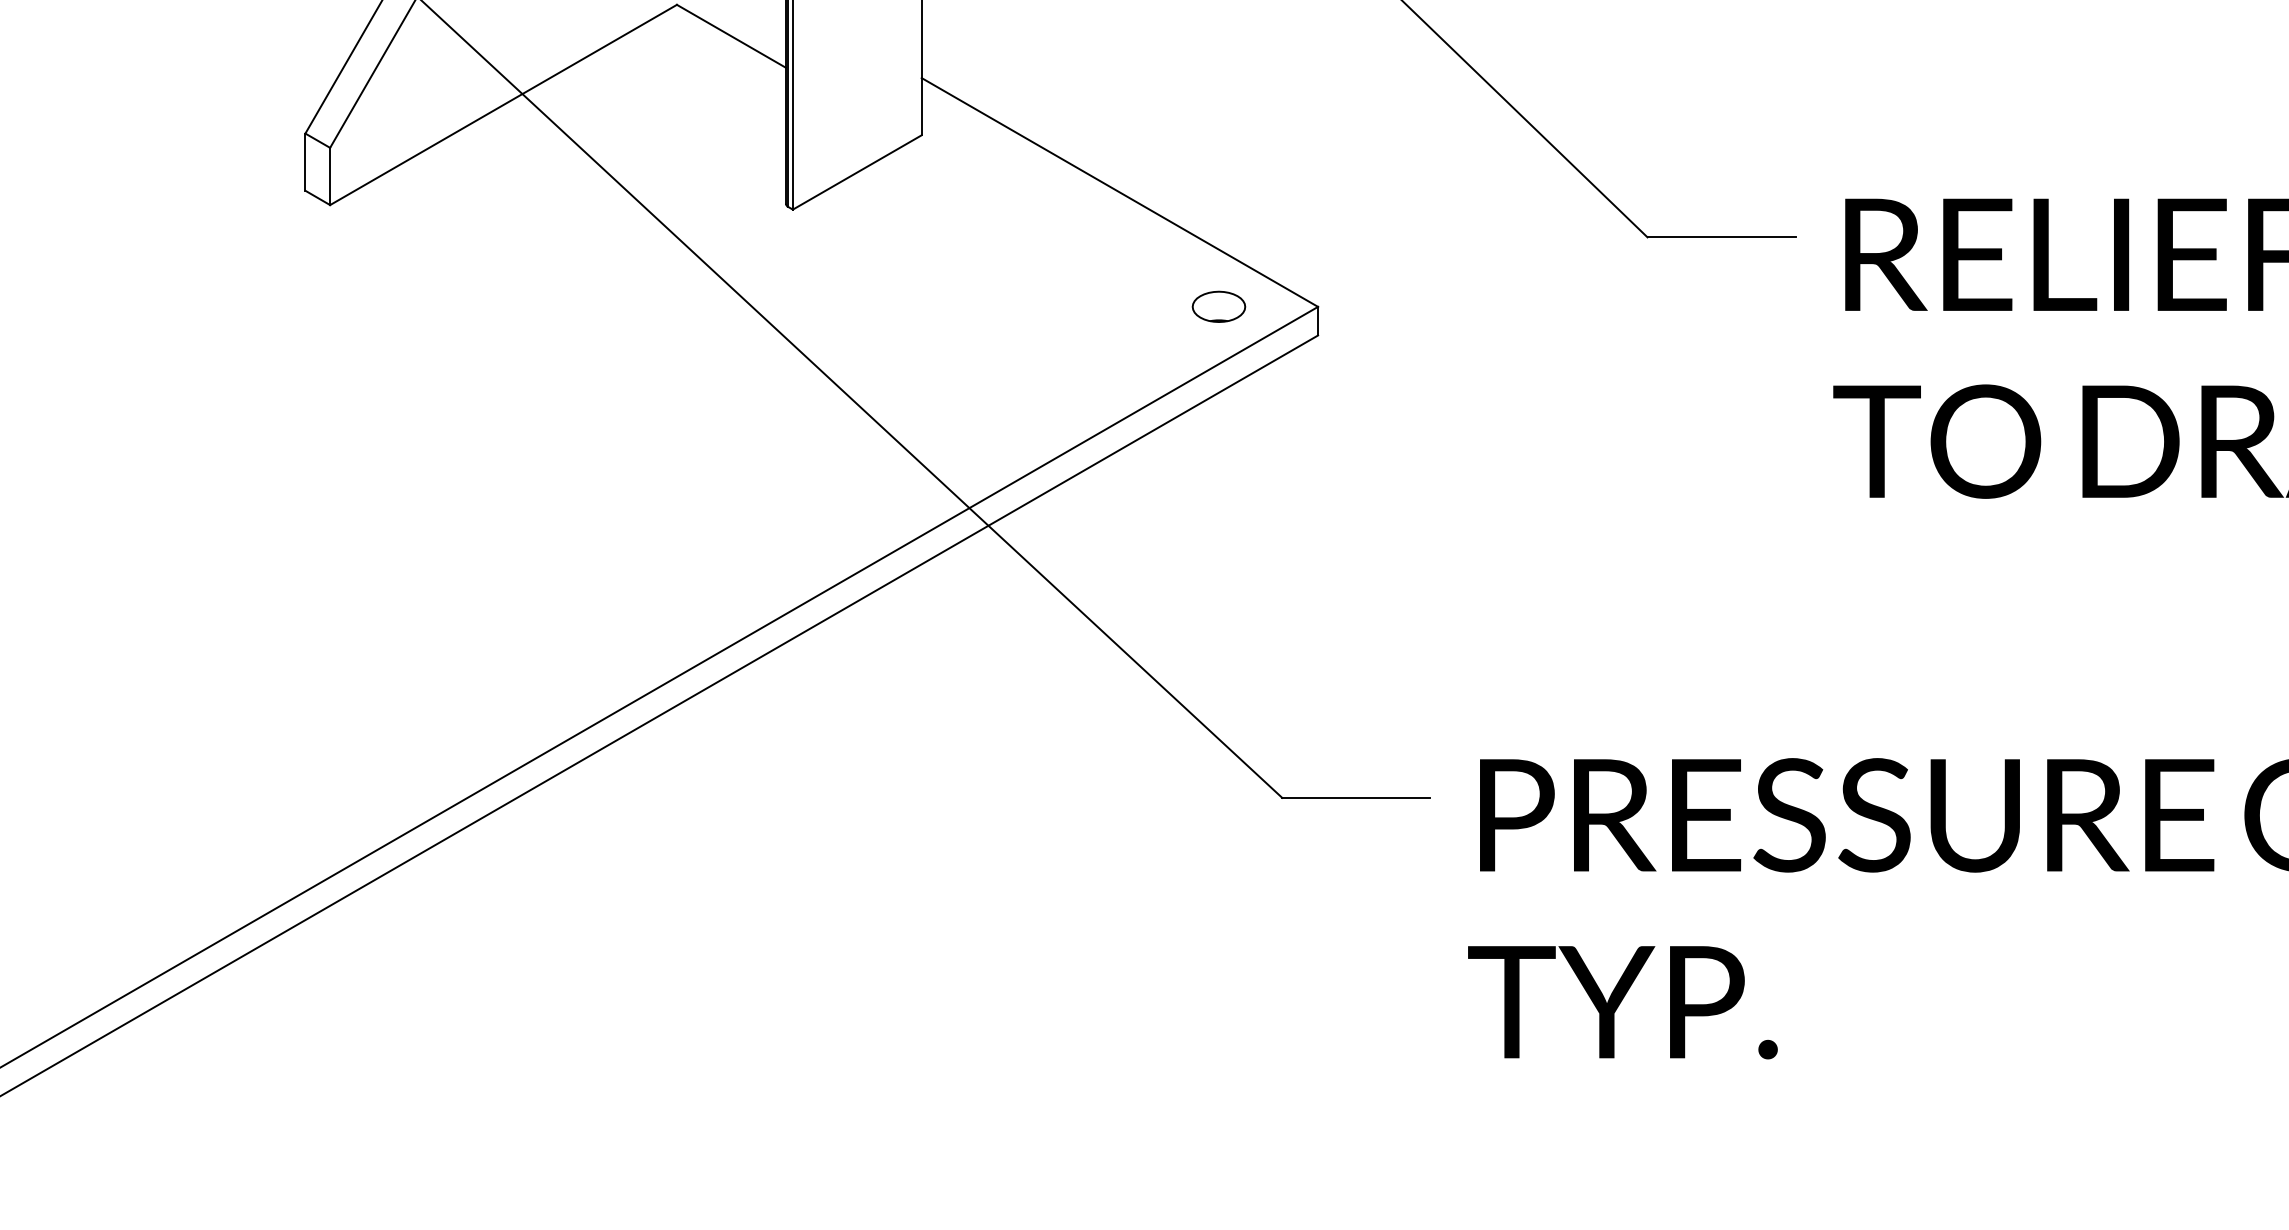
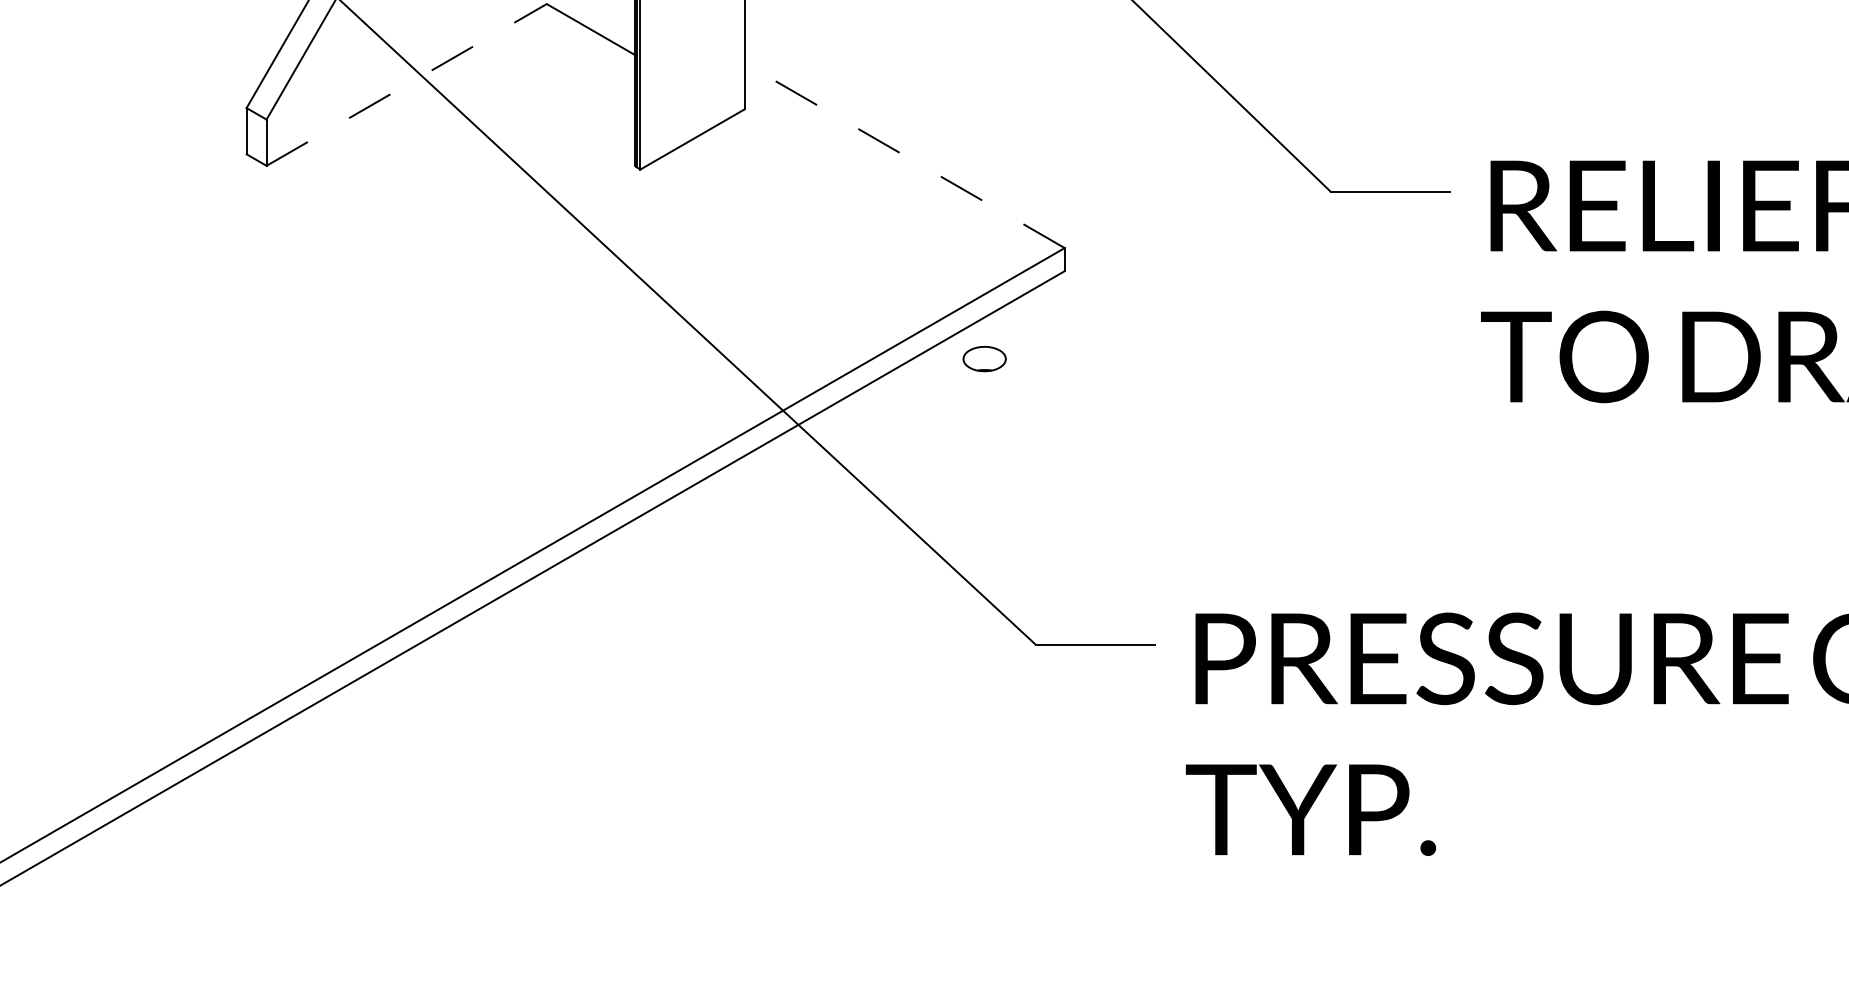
line: (503, 104) -> (406, 84), solid -> dashed
line: (1119, 192) -> (904, 155), solid -> dashed
part: (1218, 306) -> (984, 358), moved

